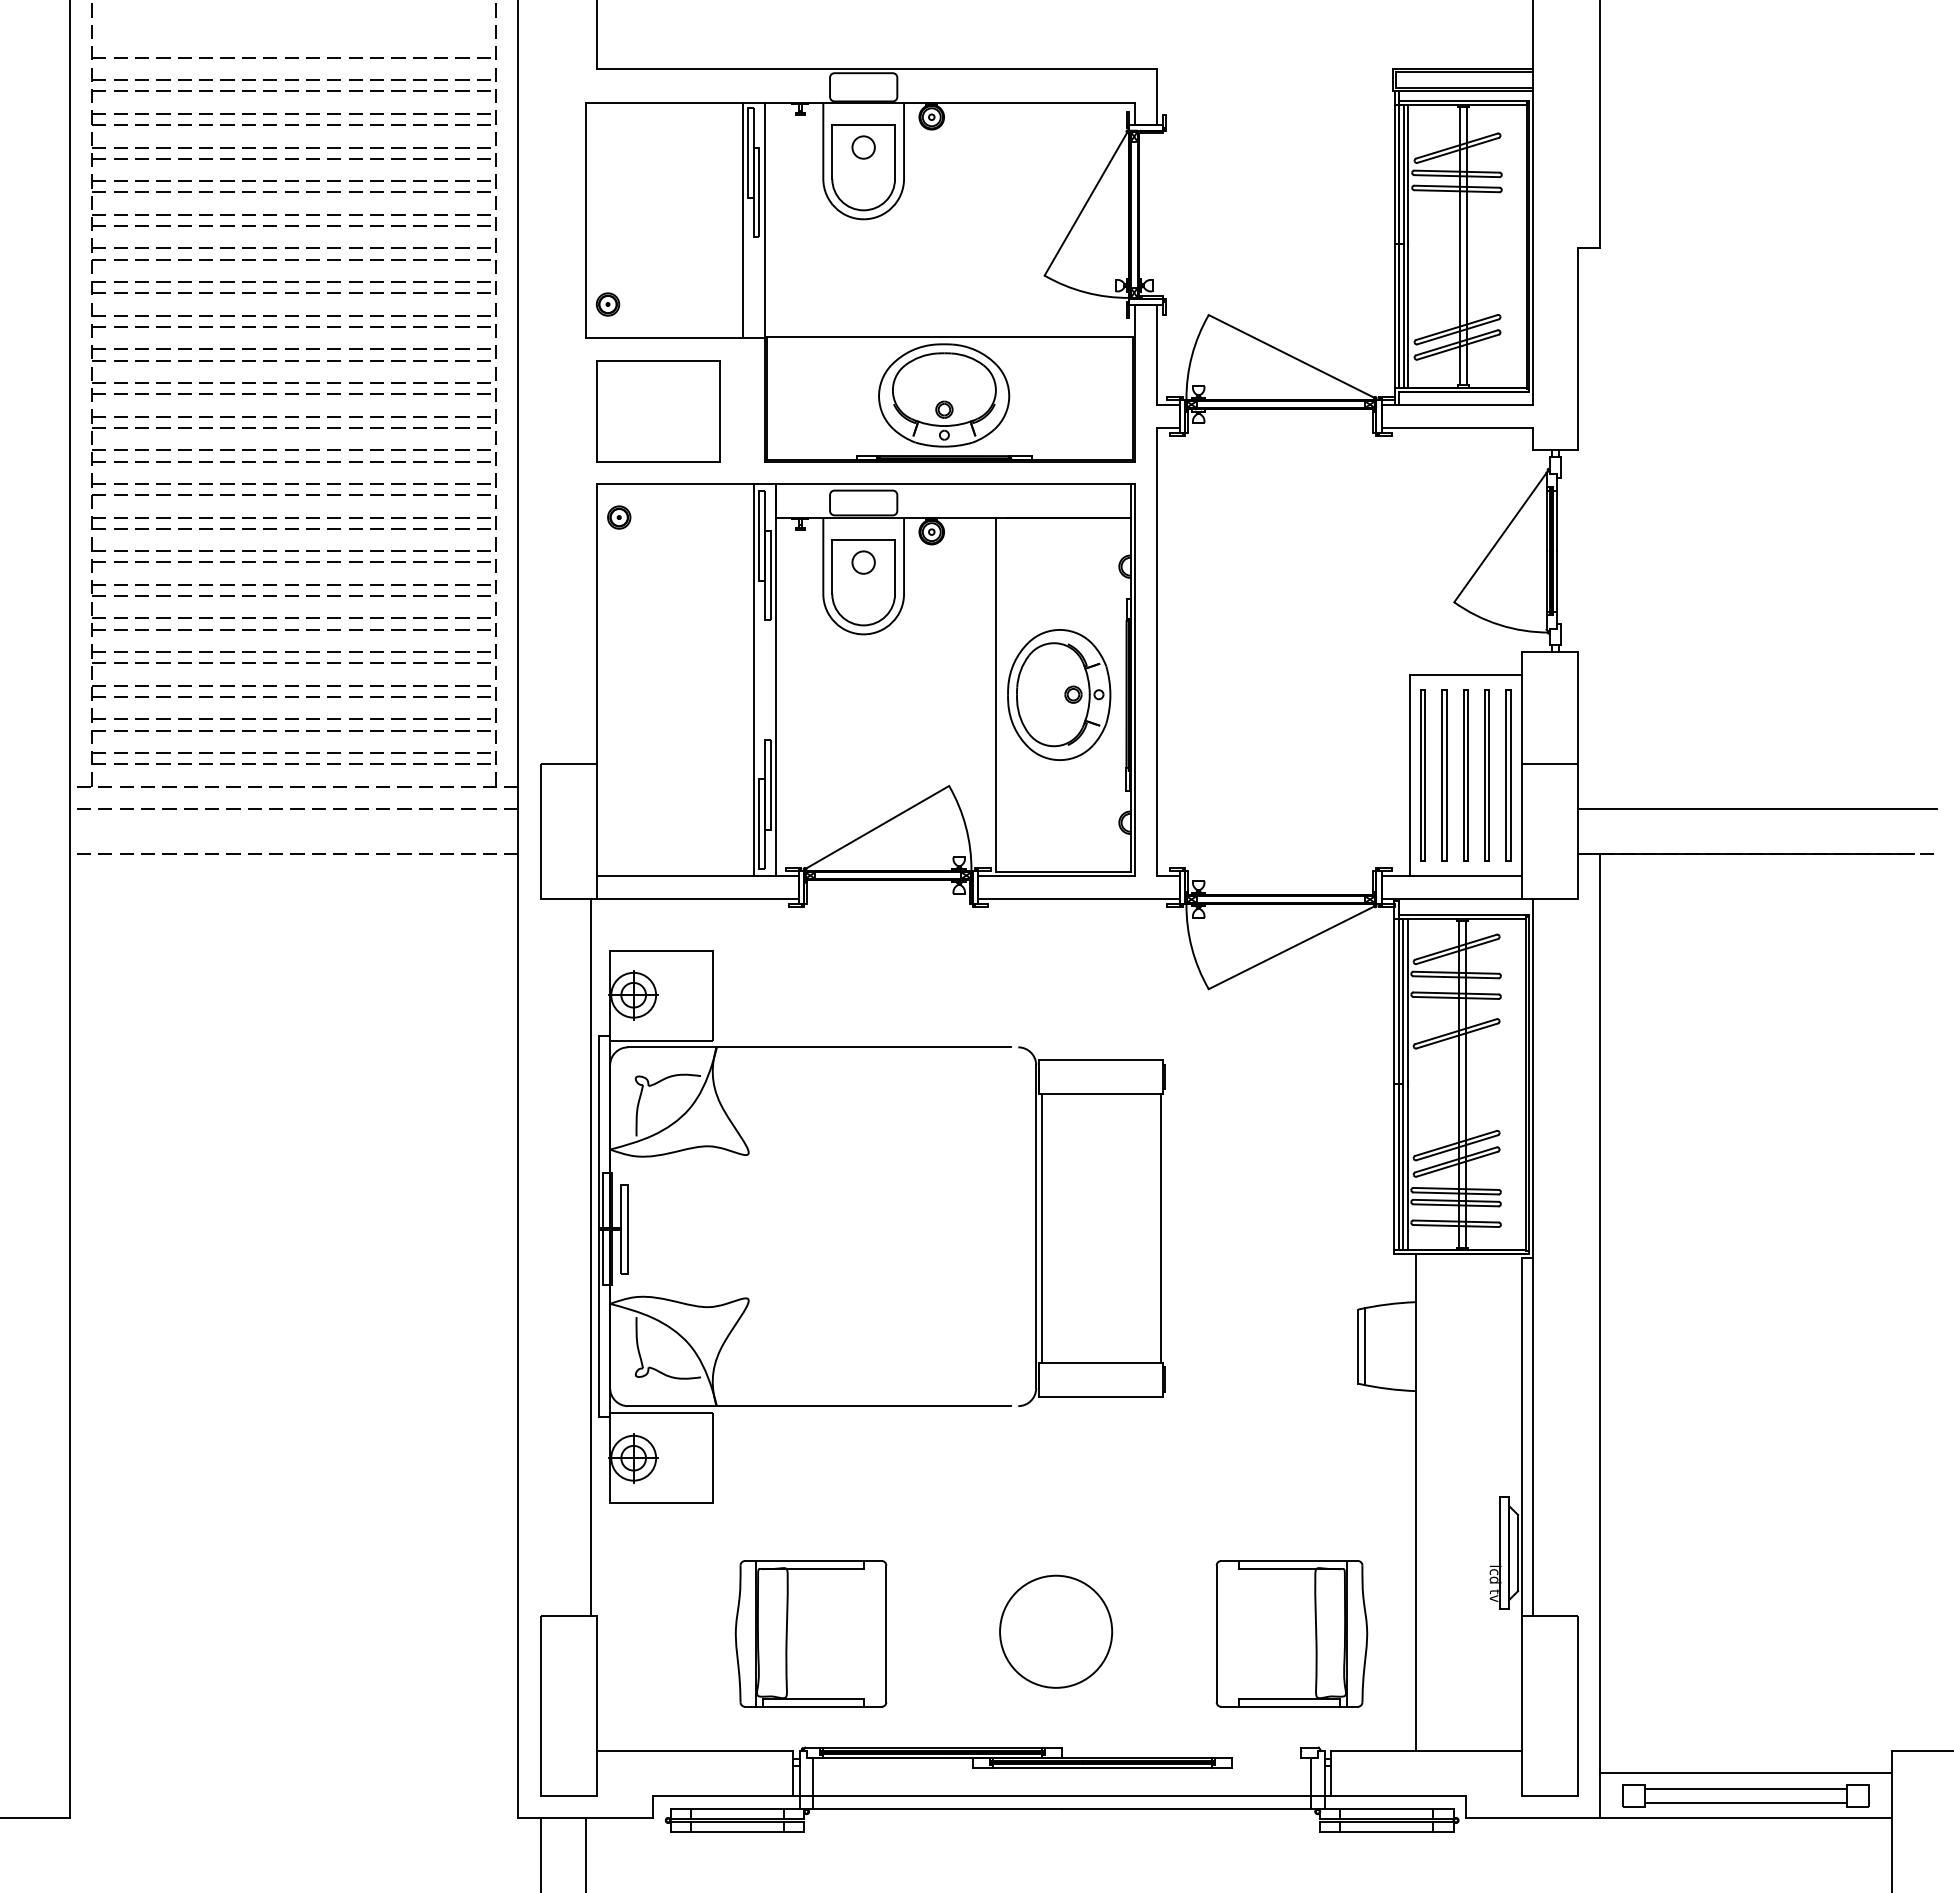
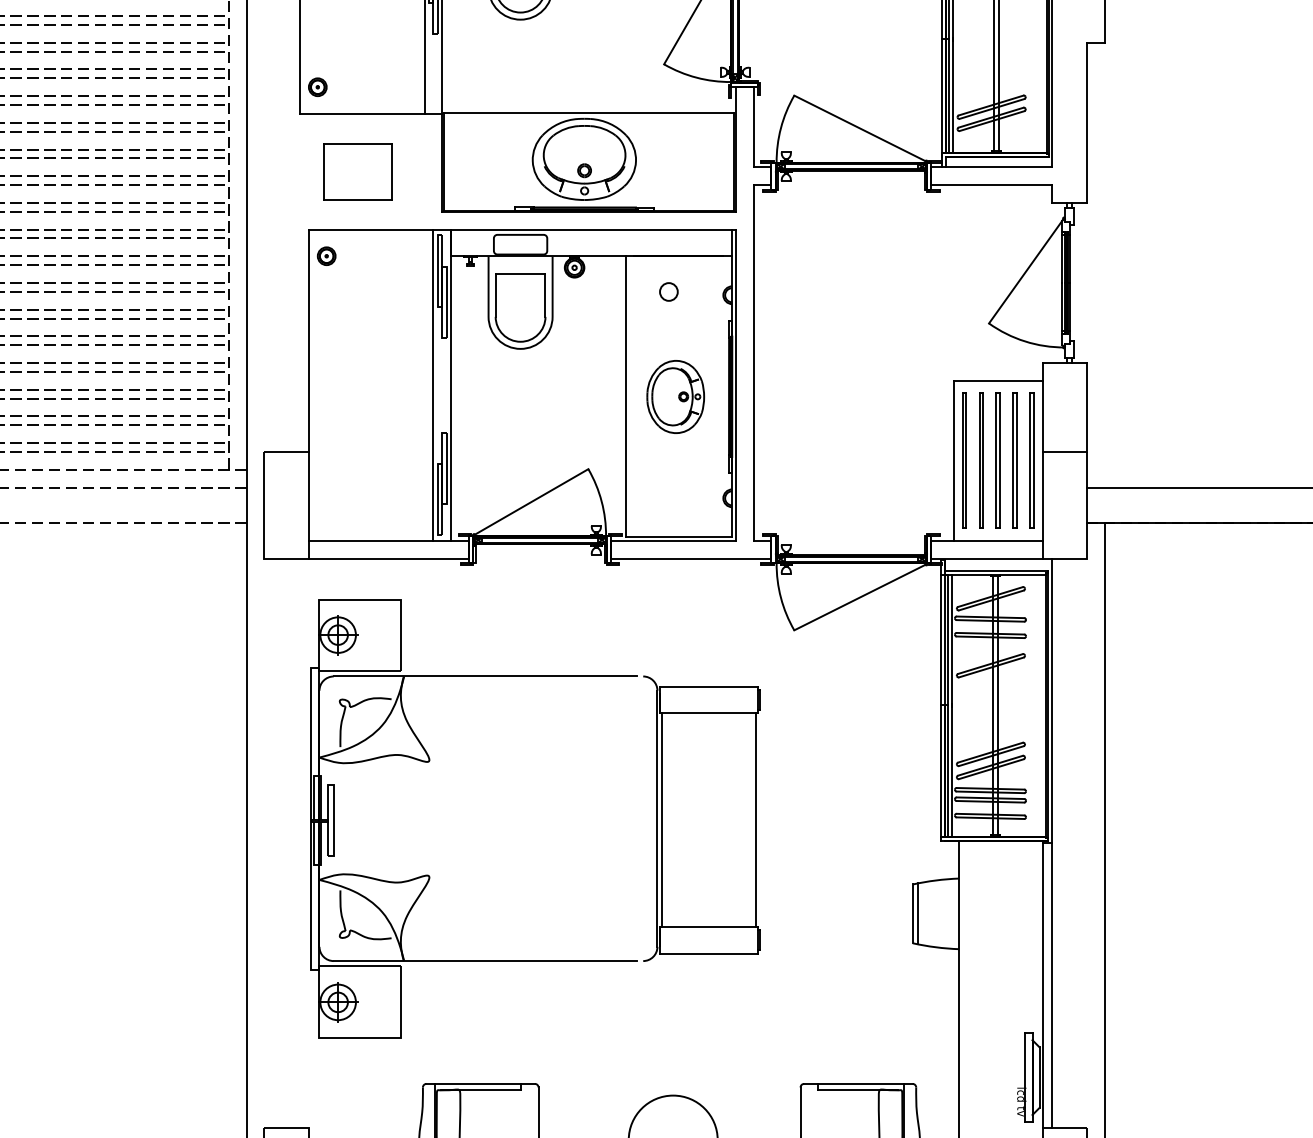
part: (658, 411) -> (357, 172), size x0.7
circle: (863, 562) -> (668, 291), moved
part: (1059, 694) -> (675, 396), size x0.7
line: (591, 1257) -> (304, 843), removed

